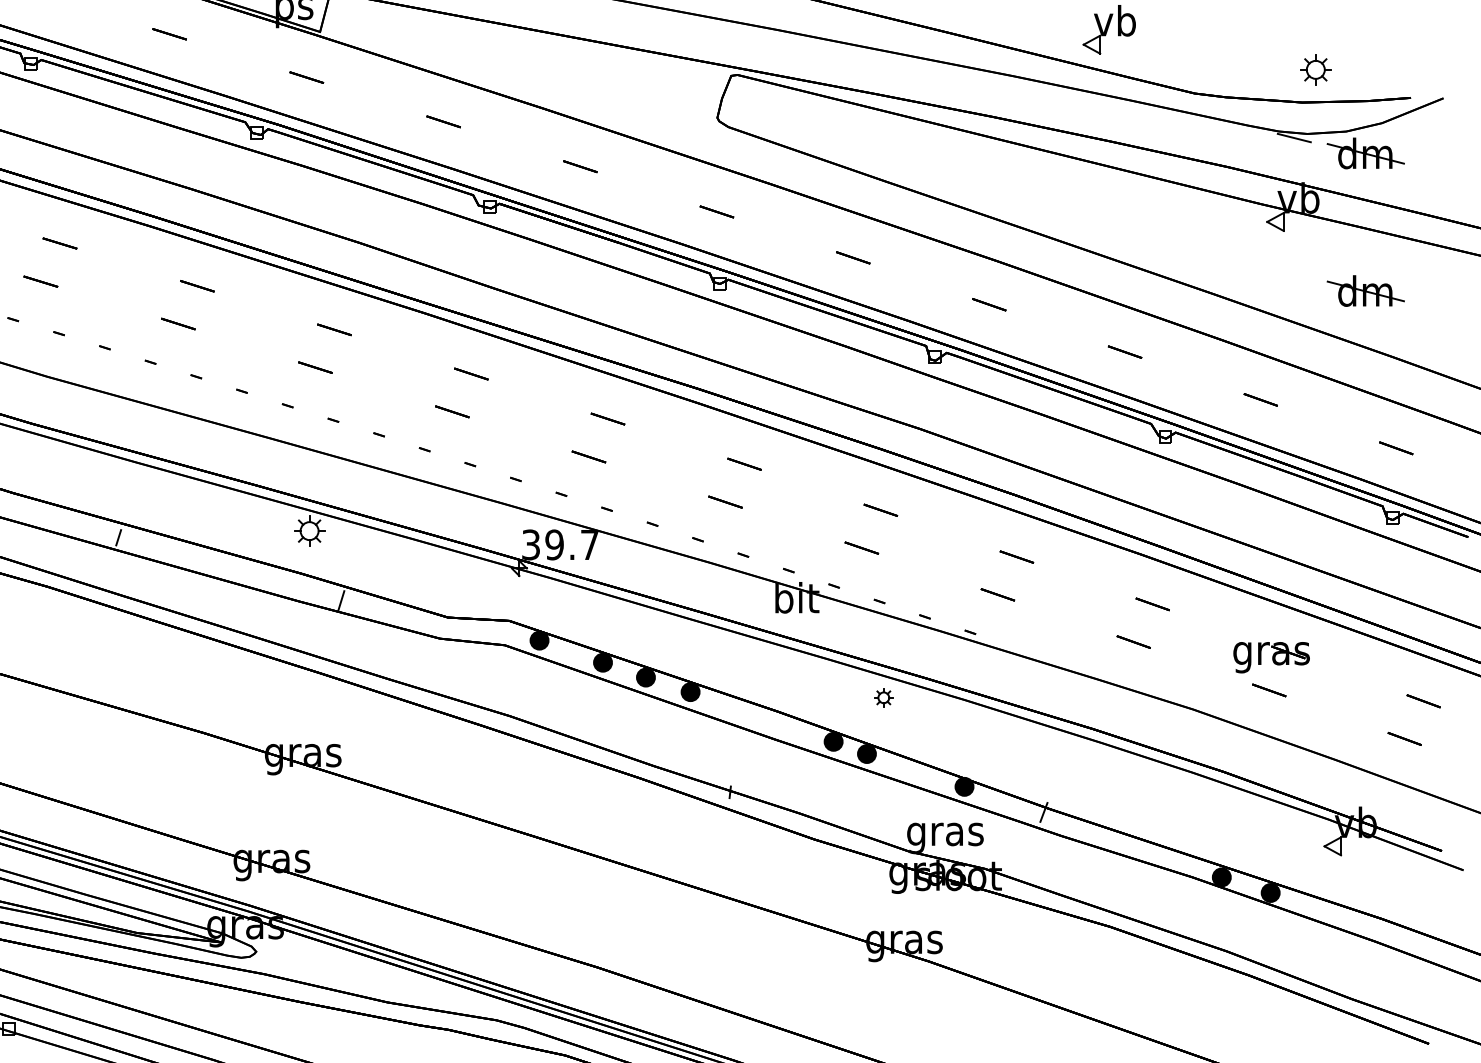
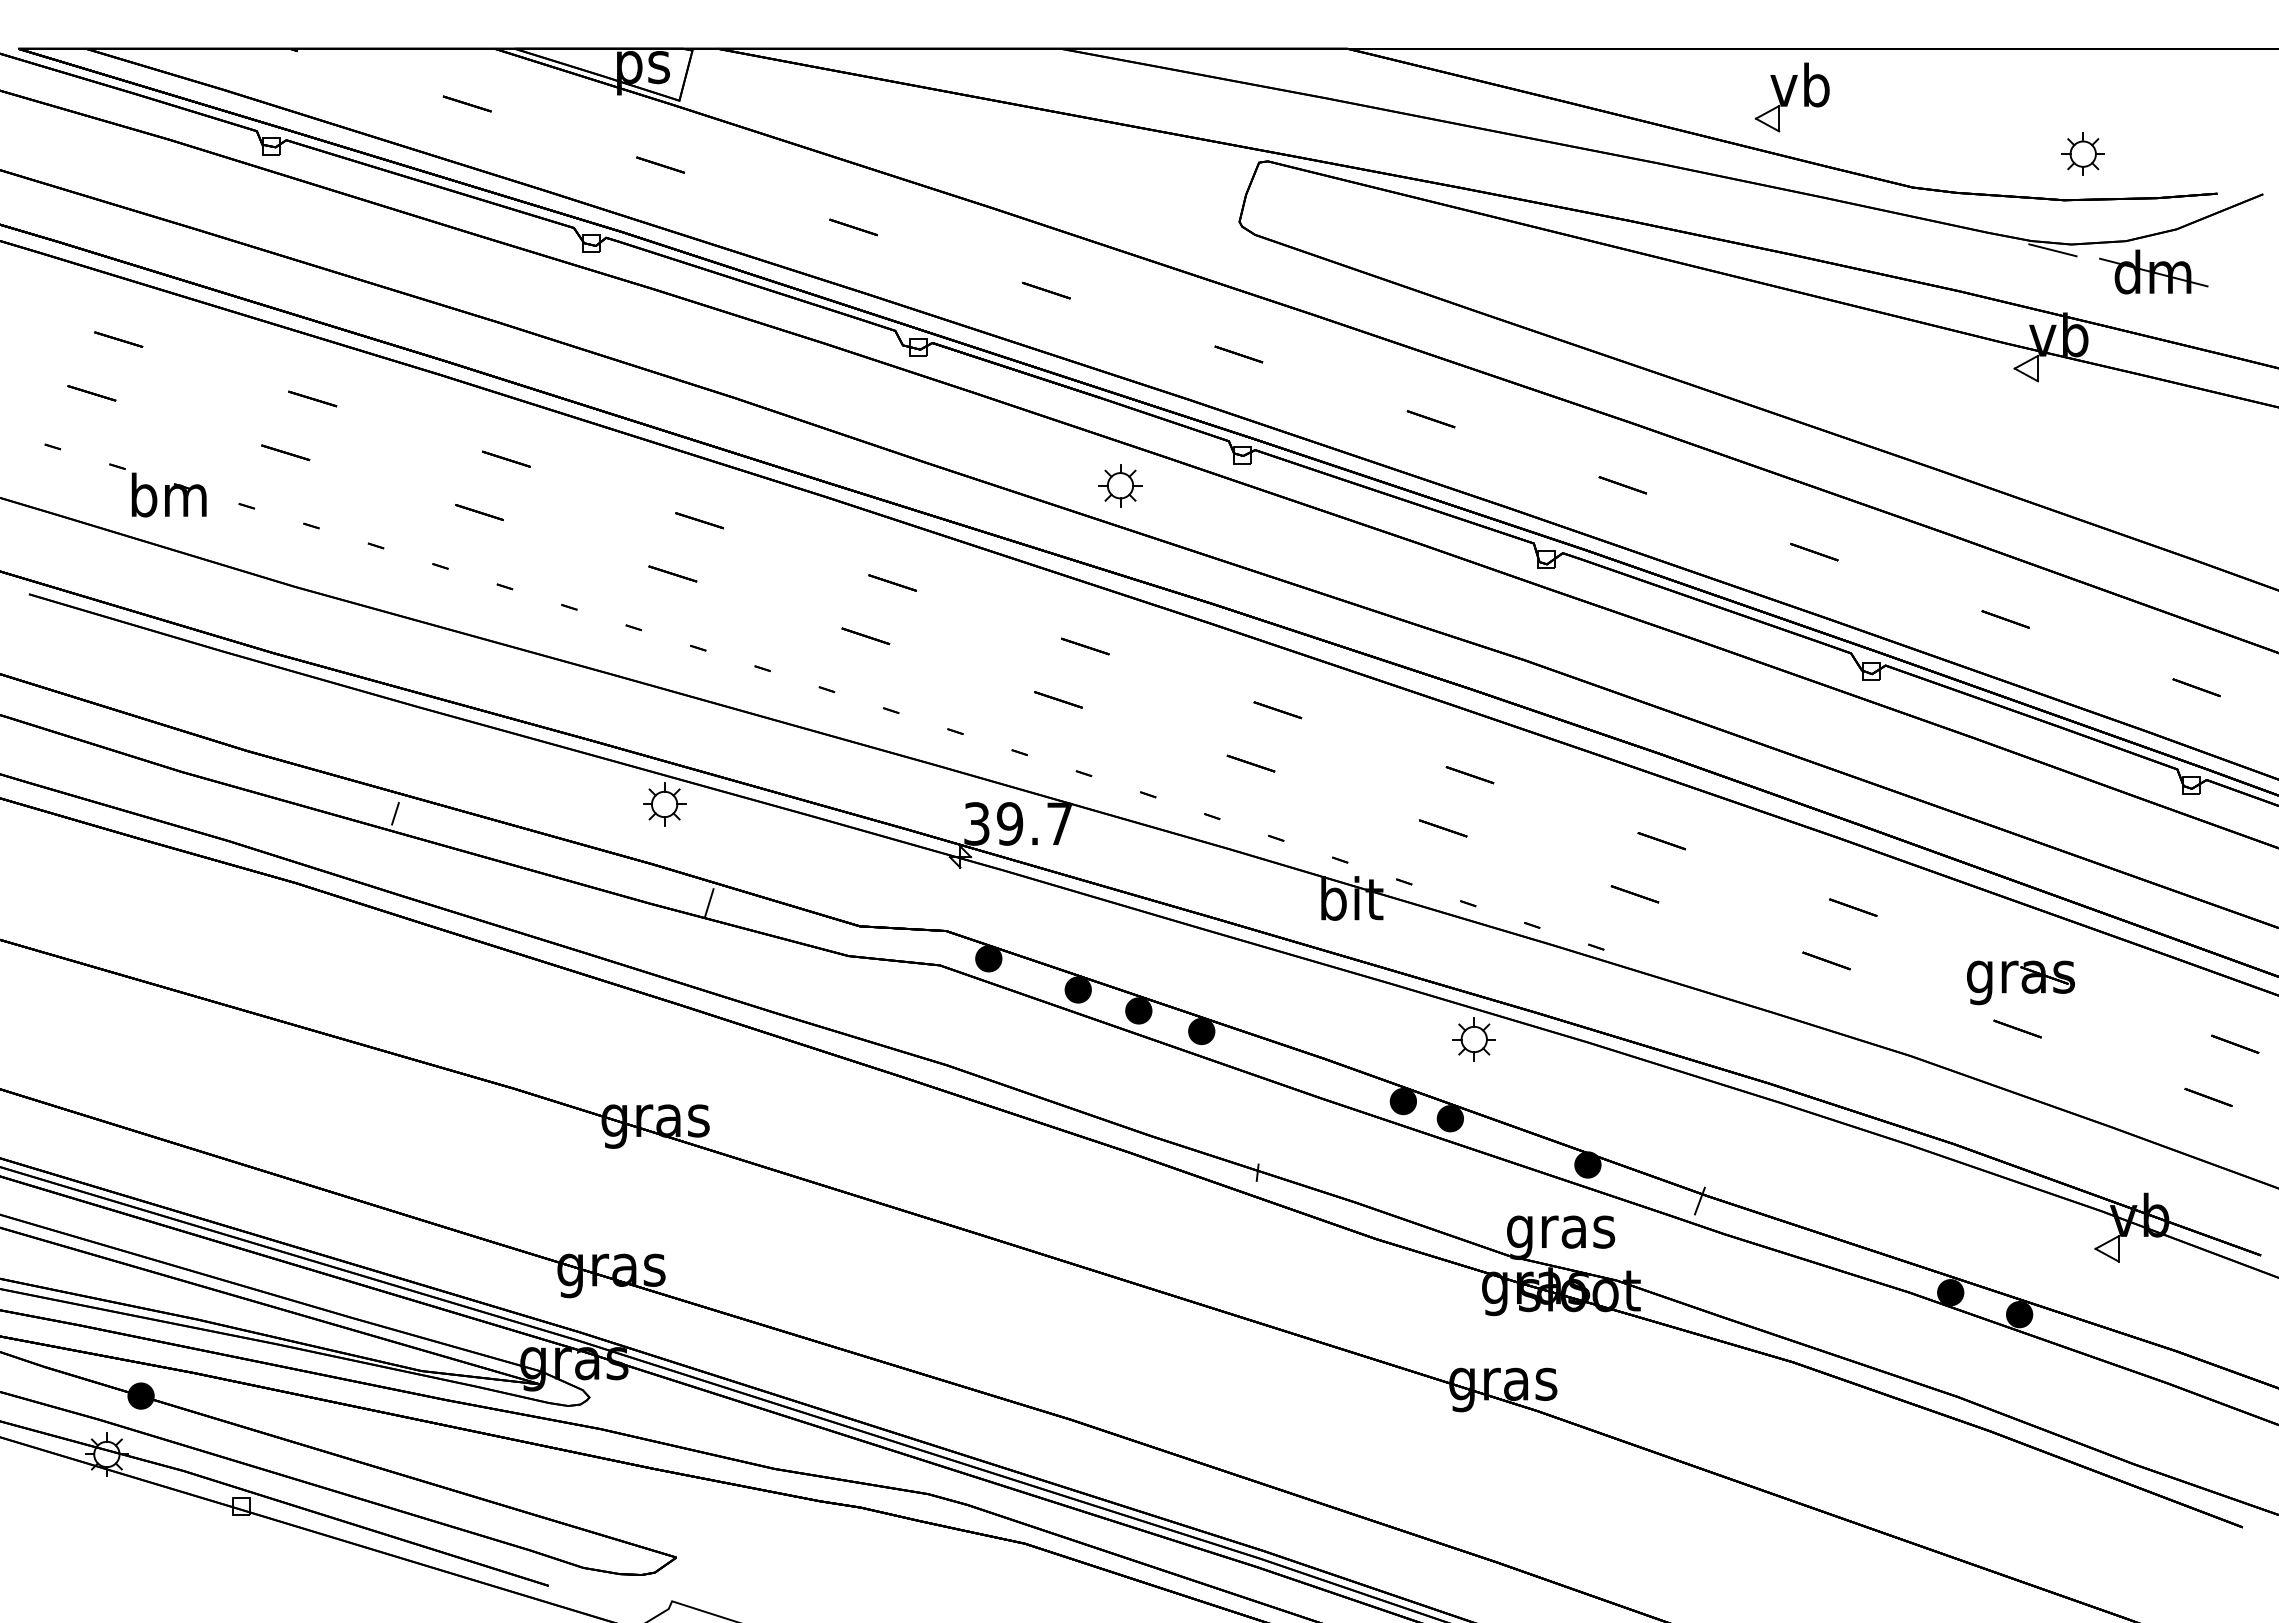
part: (1365, 290) -> (2153, 465), removed
part: (632, 304) -> (1120, 485), added
part: (883, 697) -> (1473, 1039), size x1.67

